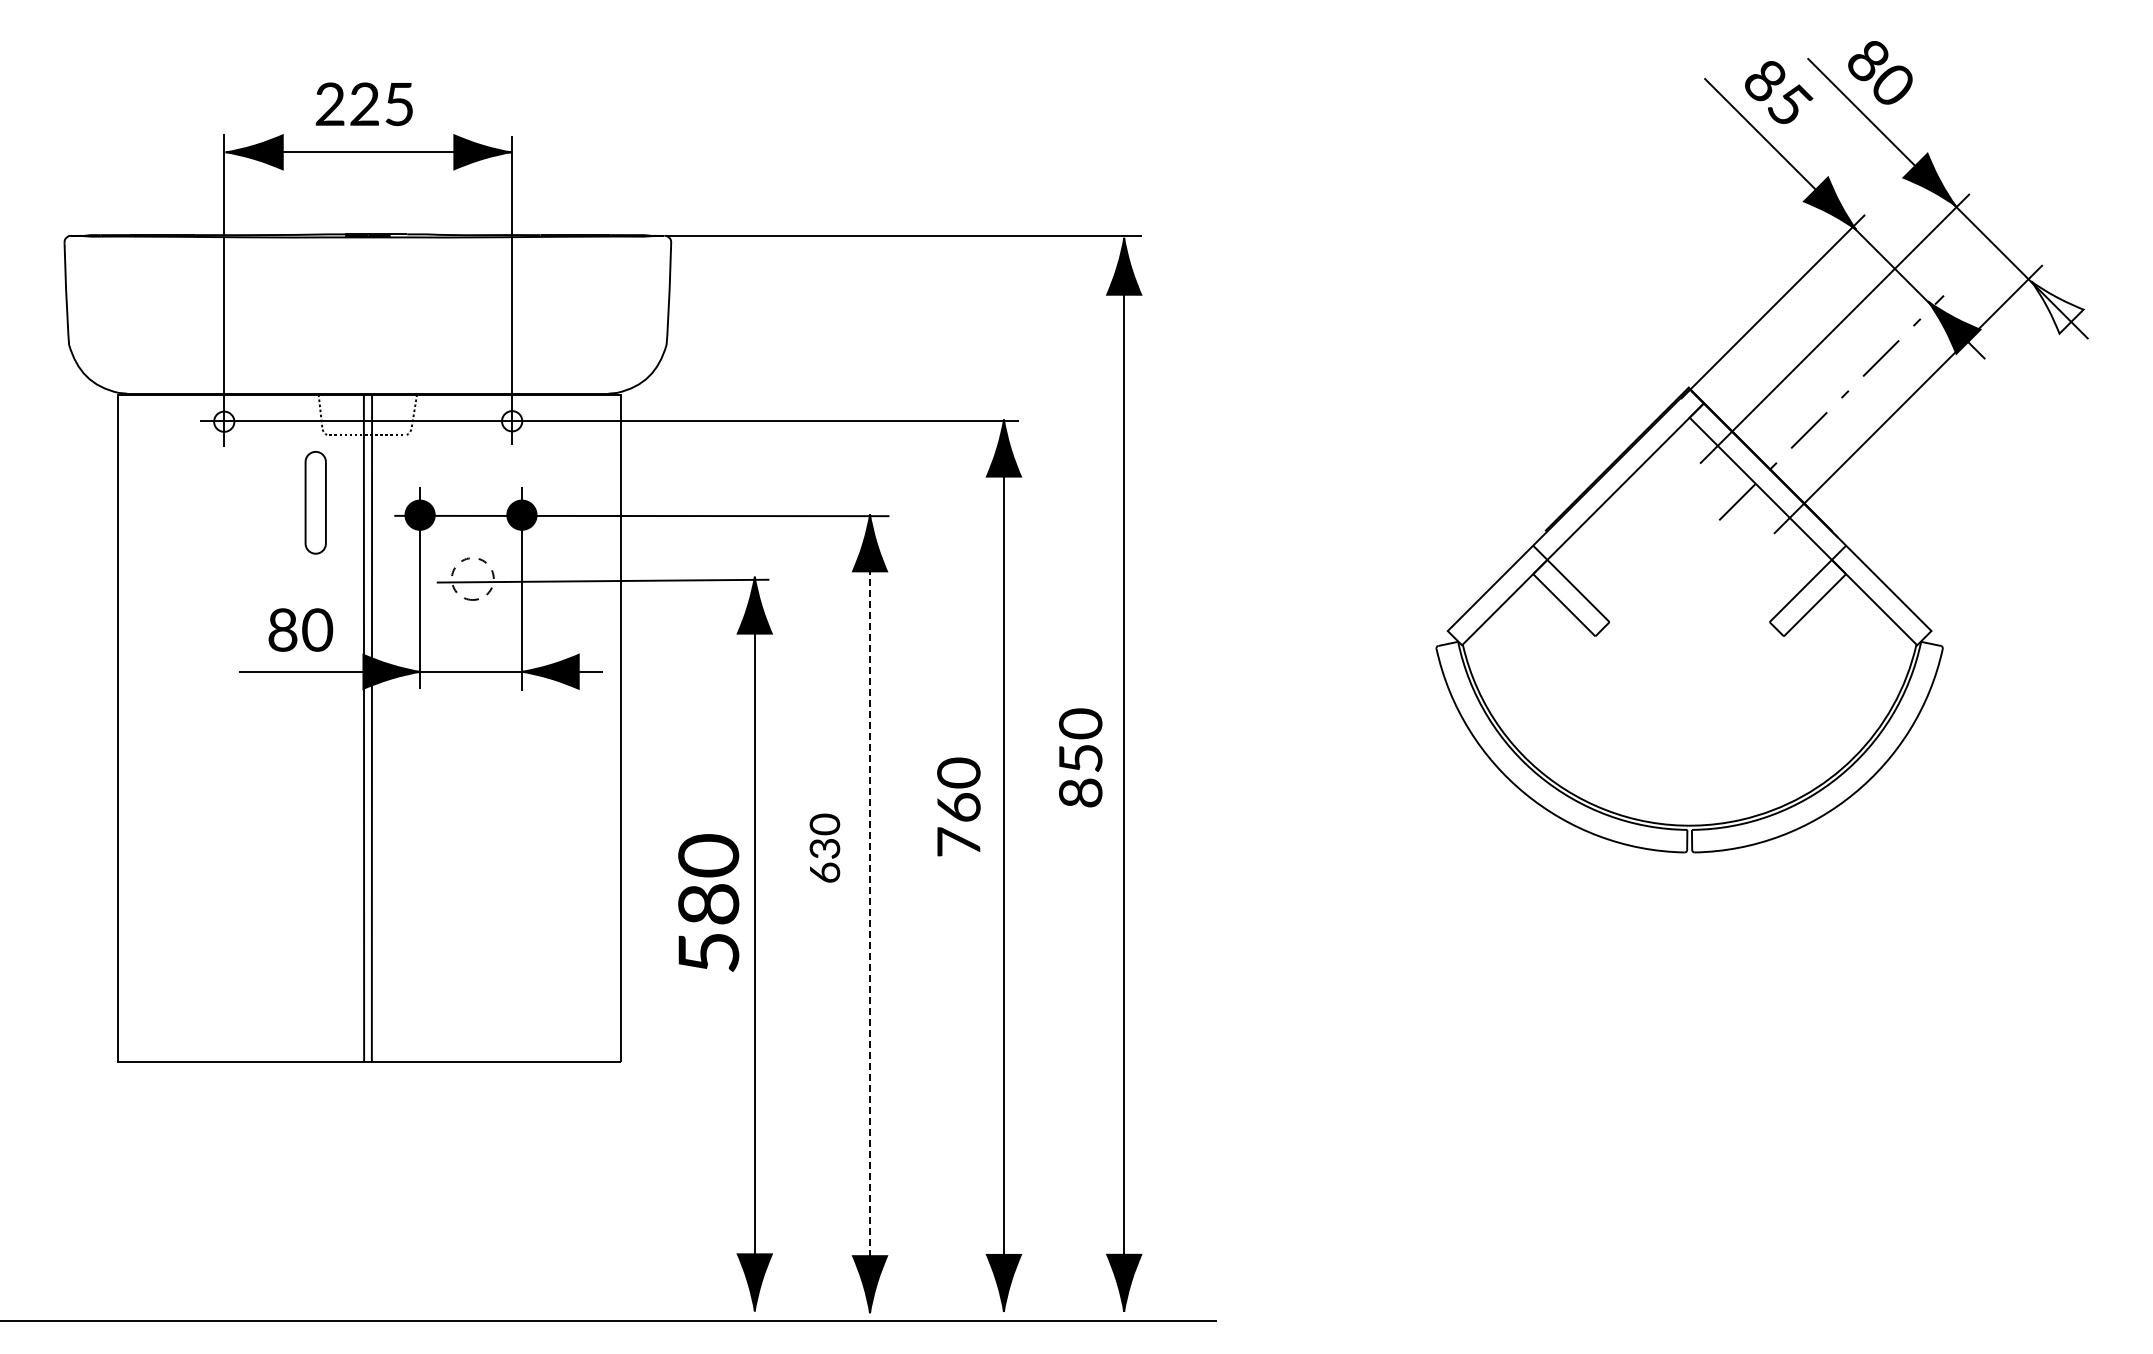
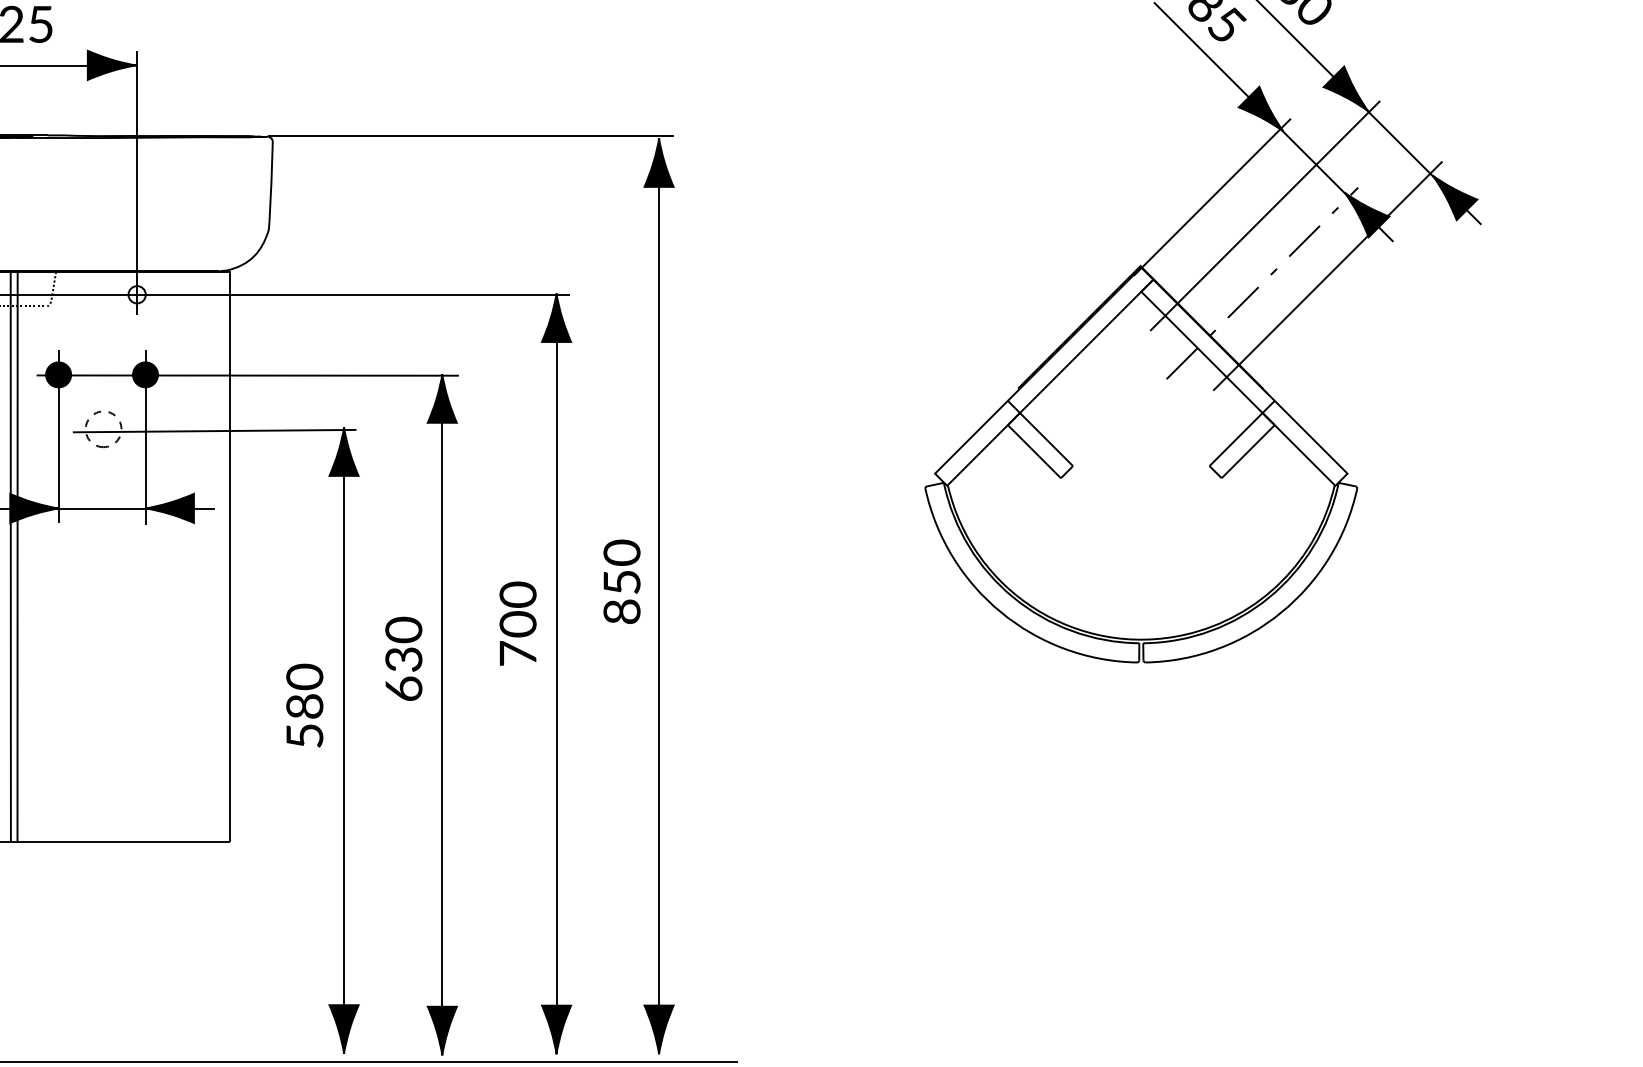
fill: (2057, 307) -> (1455, 197), added
text: (958, 807) -> (517, 624), 760 -> 700
part: (824, 847) -> (403, 658), size x1.43
part: (708, 903) -> (304, 706), size x0.71
line: (870, 921) -> (442, 721), dashed -> solid

